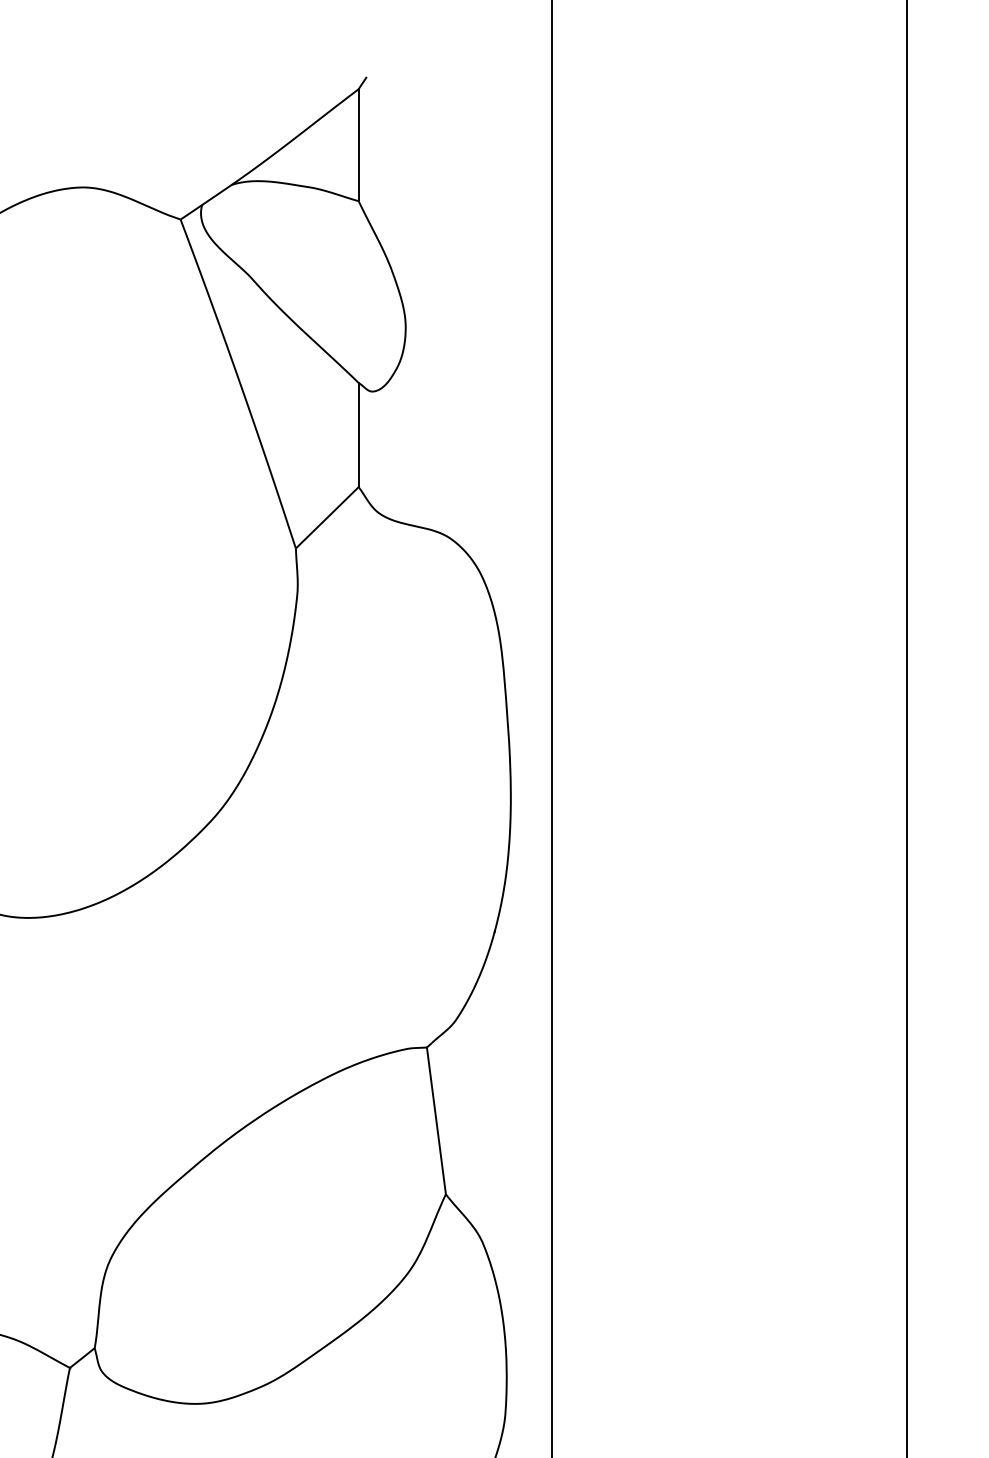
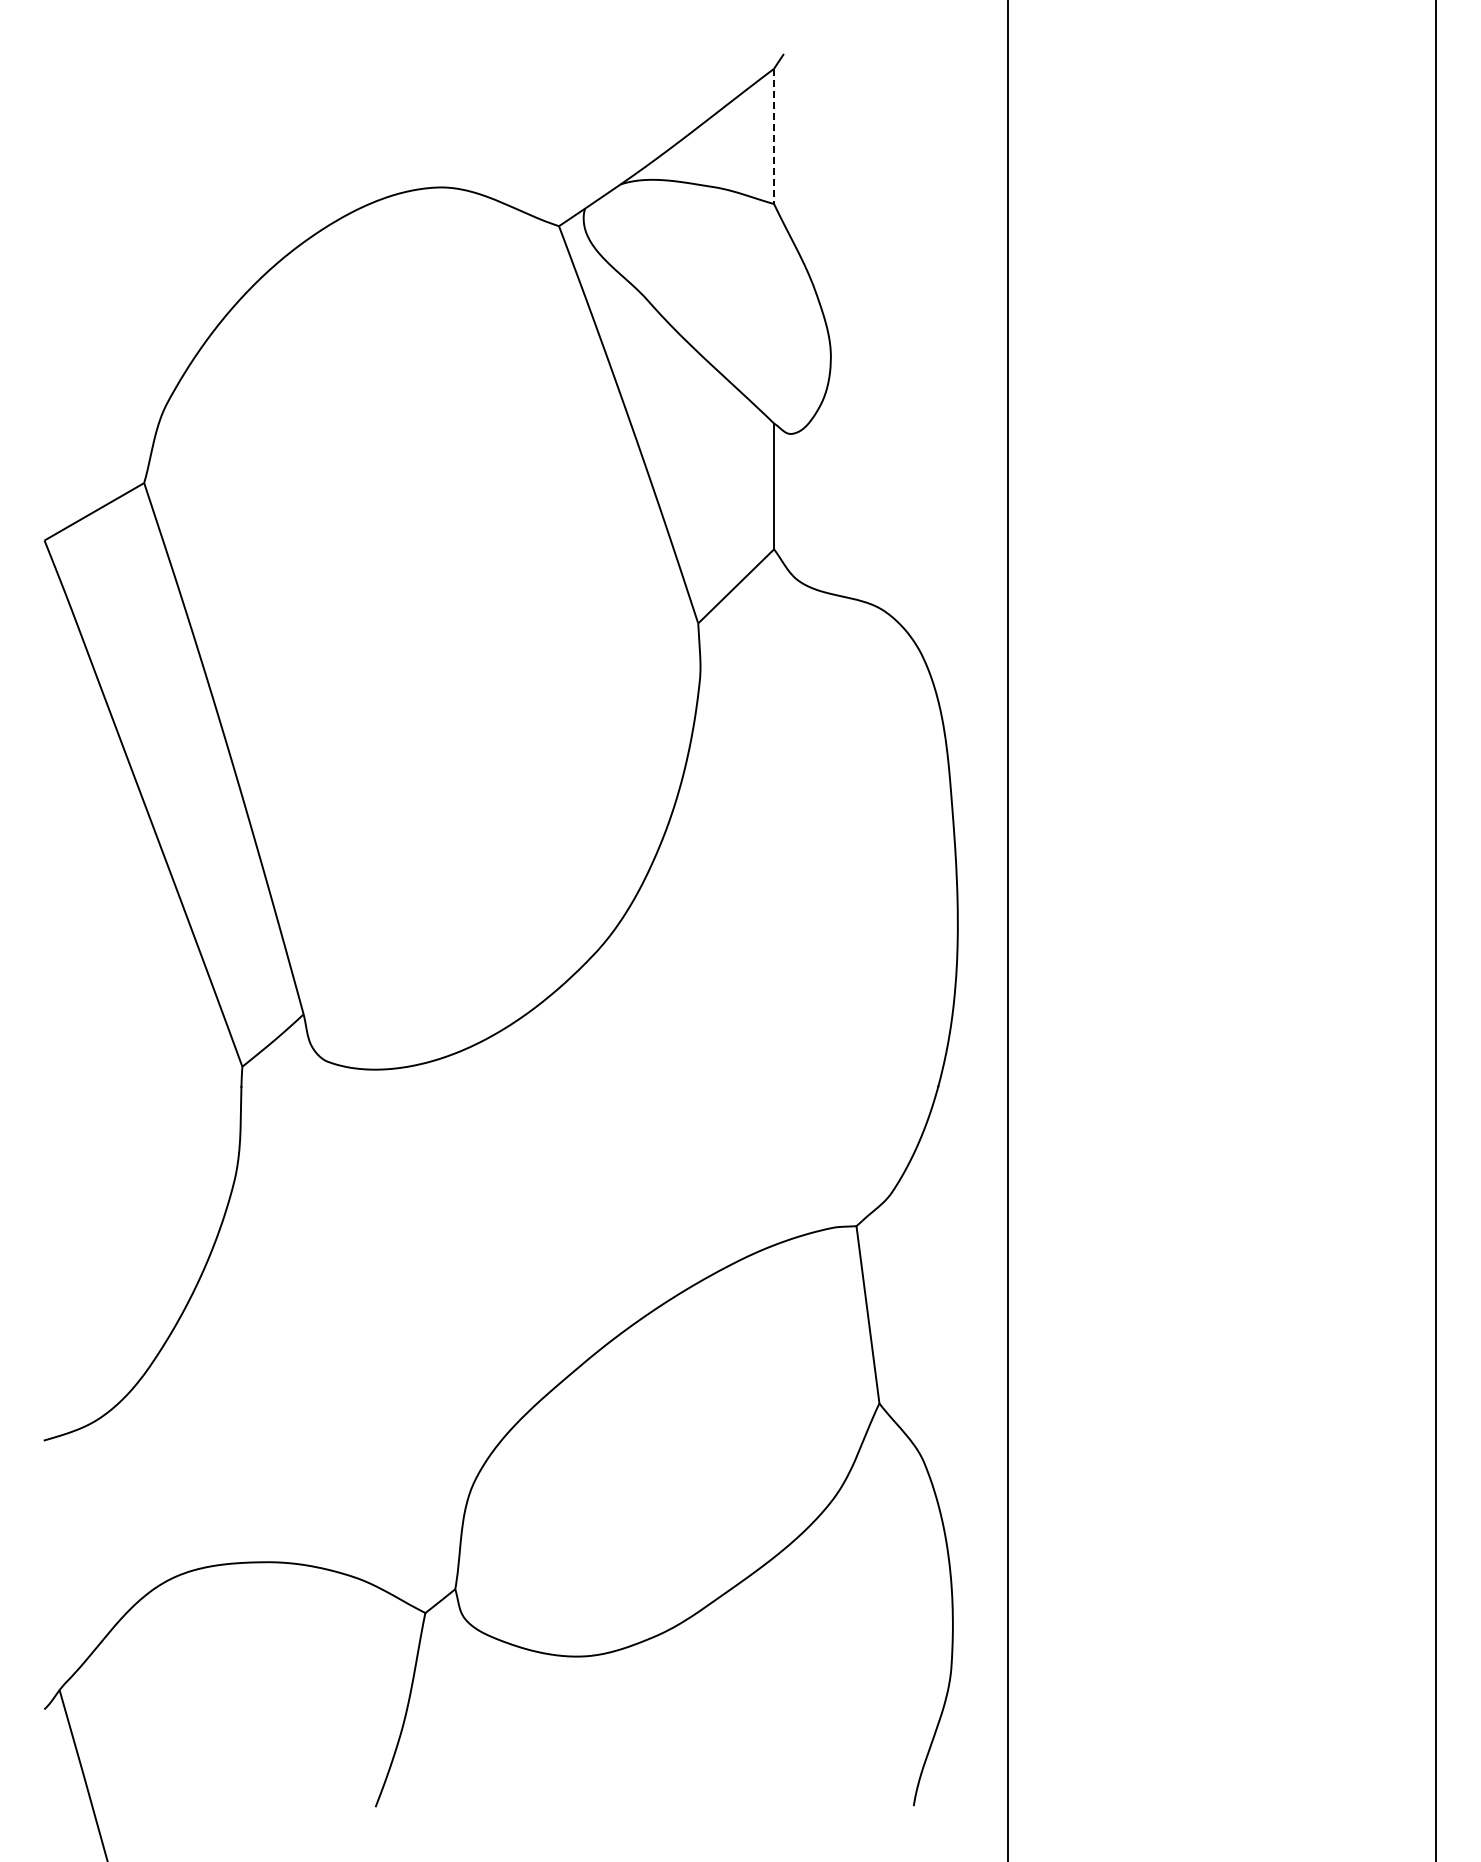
line: (359, 145) -> (774, 136), solid -> dashed

